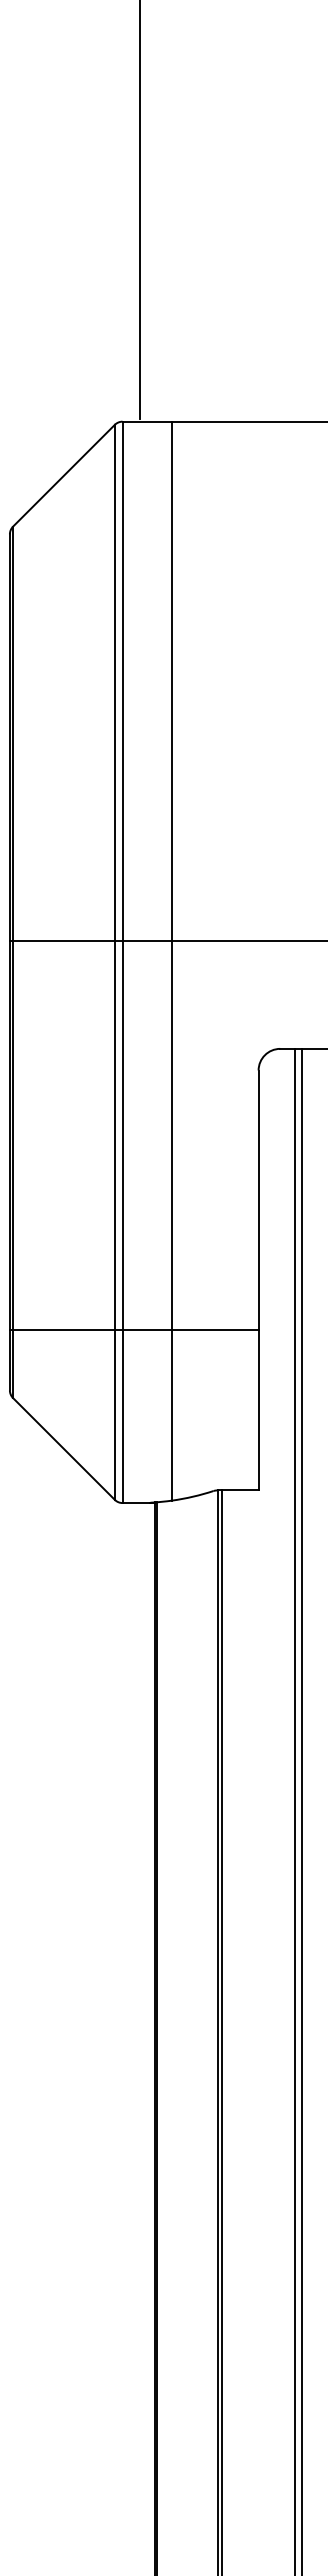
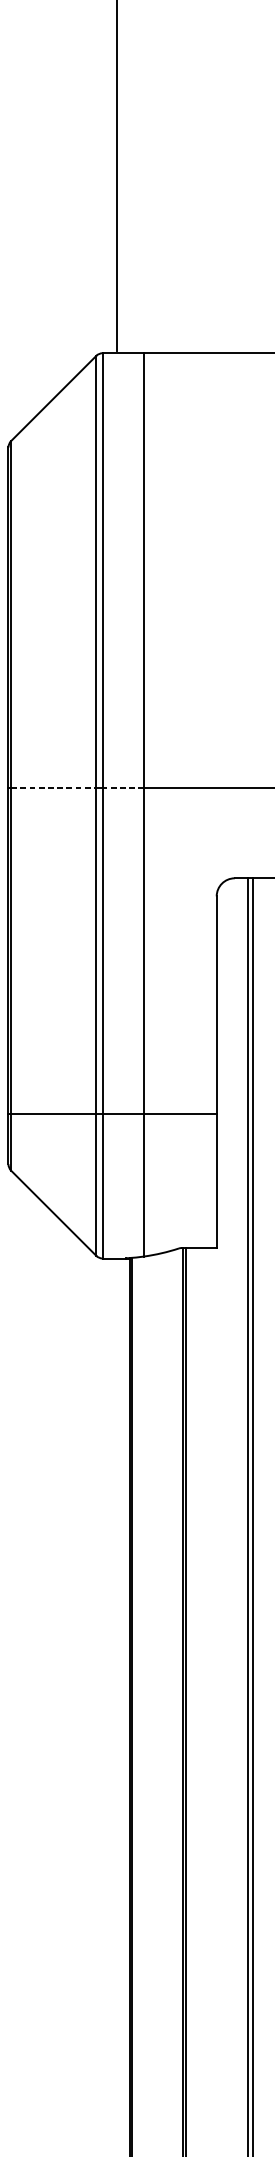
line: (63, 940) -> (53, 787), solid -> dashed
line: (147, 940) -> (123, 787), solid -> dashed

